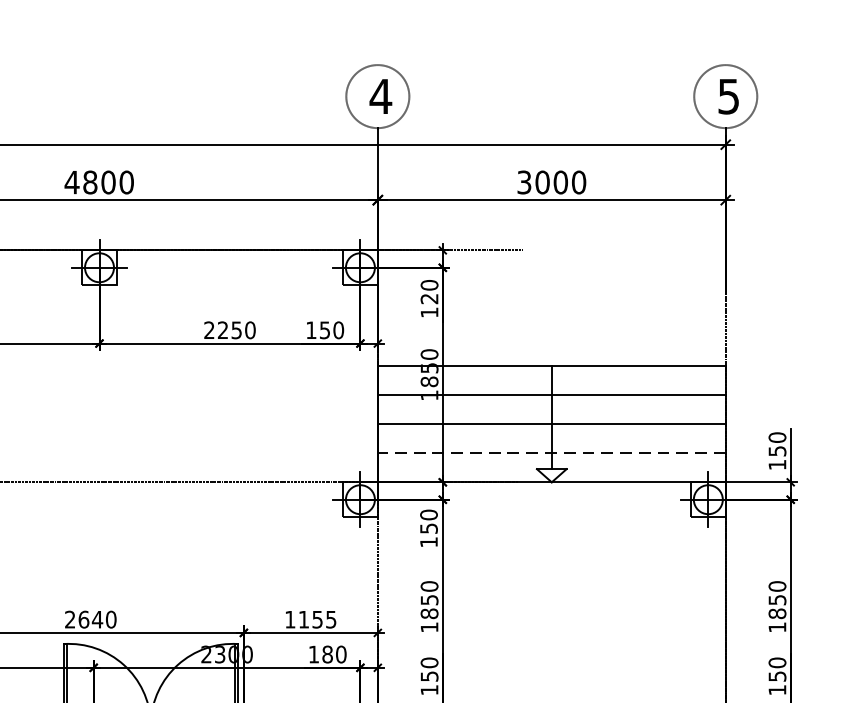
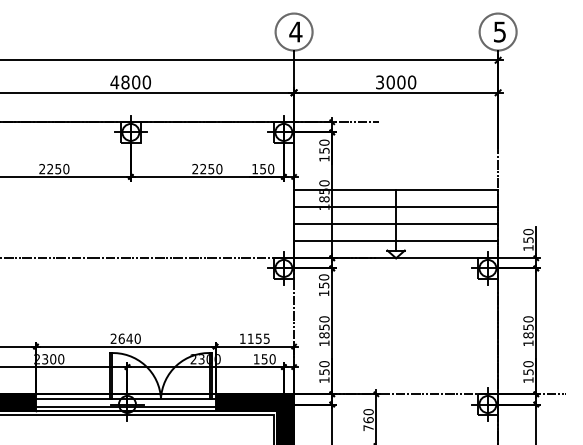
text: (429, 298) -> (324, 150), 120 -> 150
line: (550, 453) -> (395, 241), dashed -> solid
text: (327, 654) -> (264, 359), 180 -> 150

